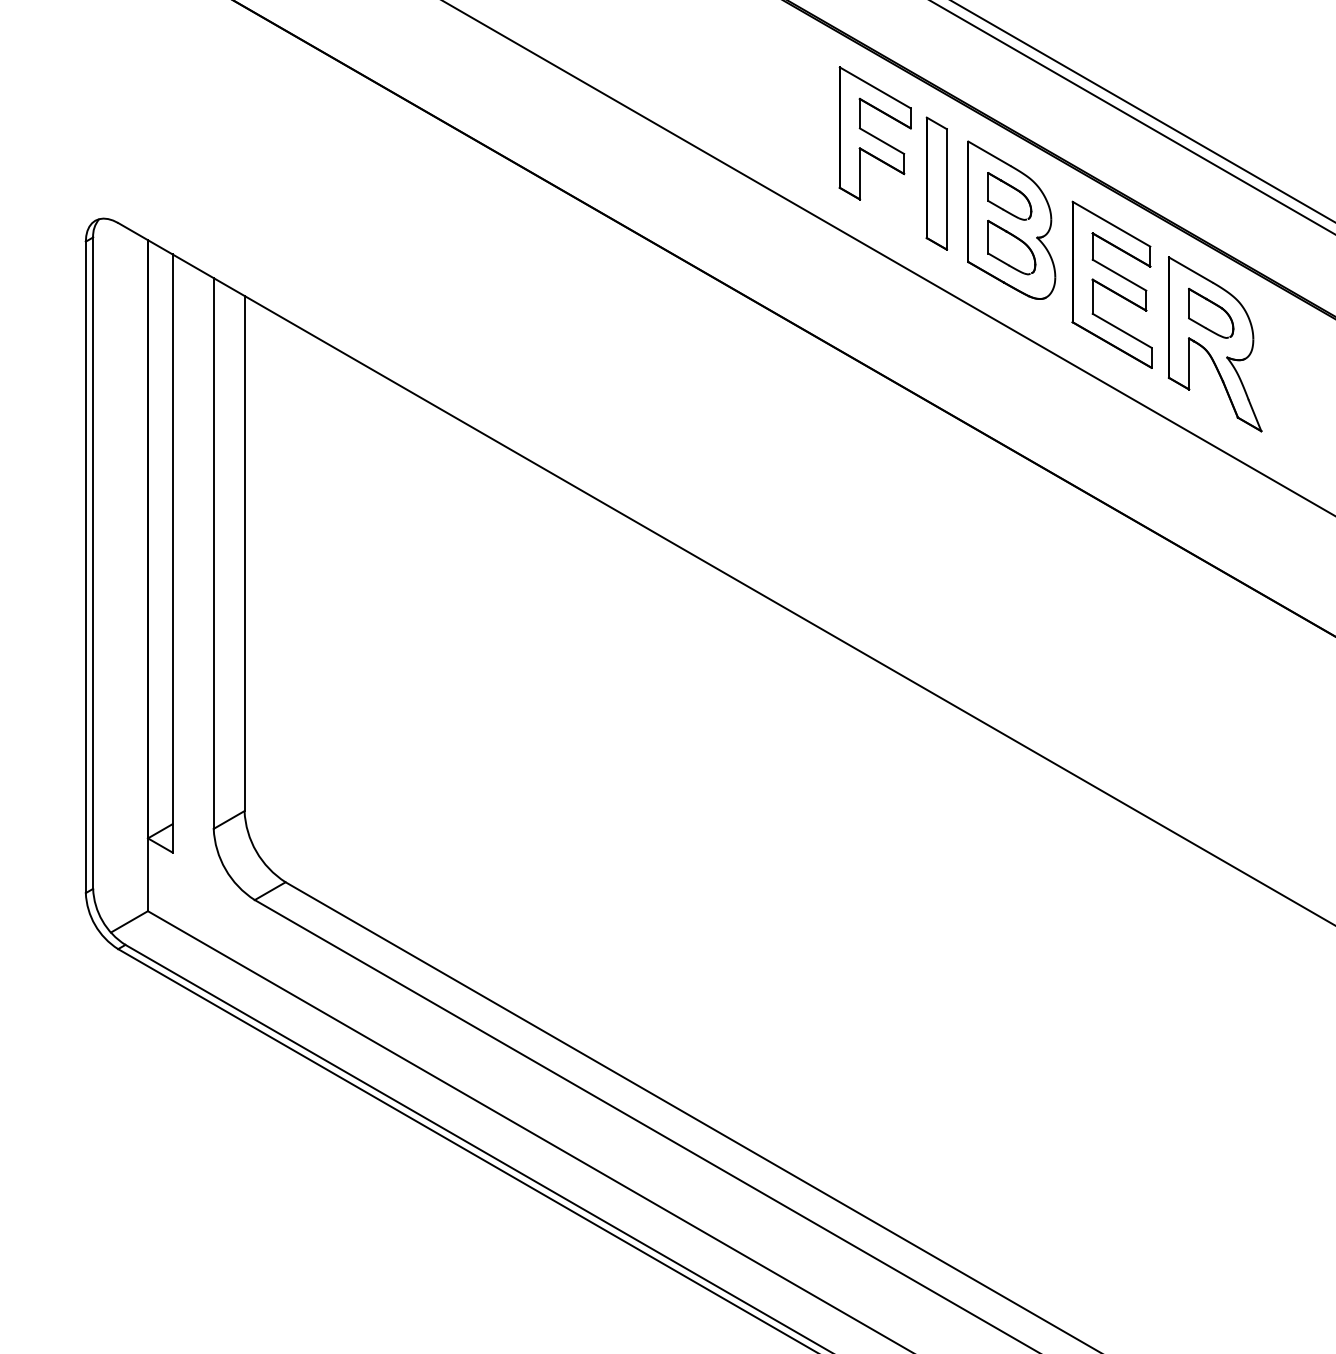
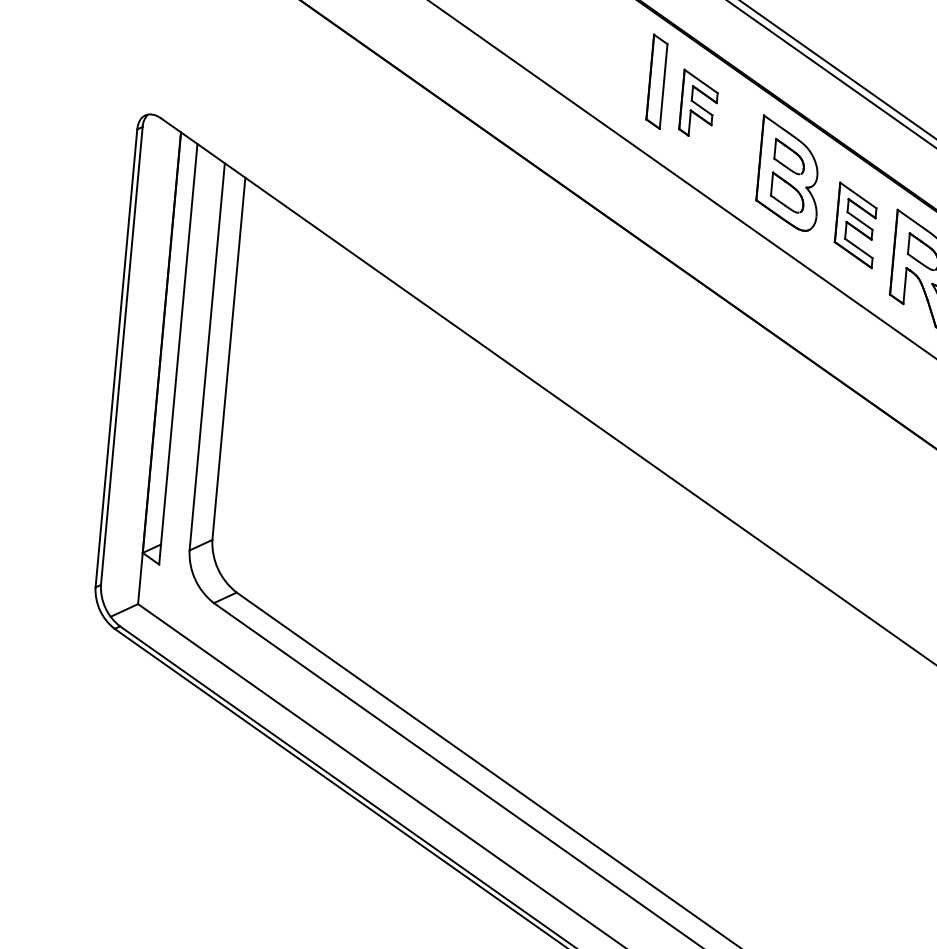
part: (874, 133) -> (698, 103), size x0.7
part: (936, 183) -> (656, 81), moved
part: (1111, 284) -> (855, 225), size x0.7

